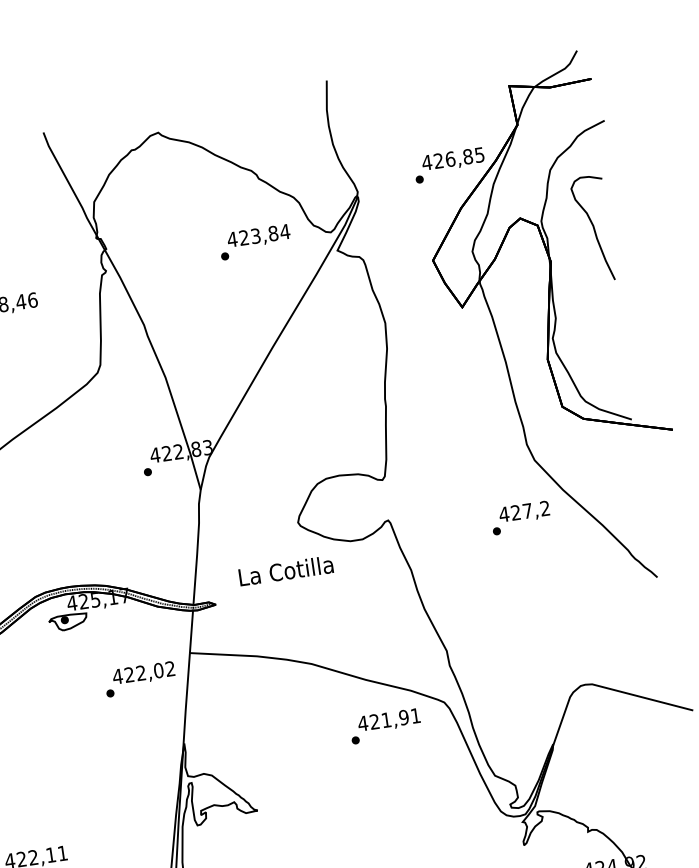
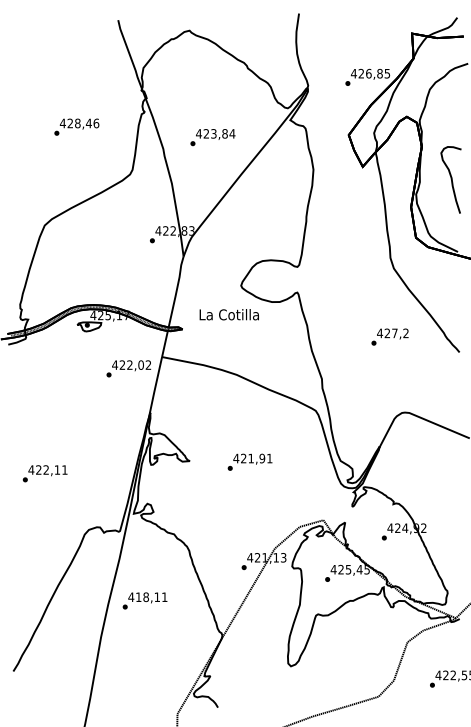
curve: (591, 228) -> (450, 179), moved
text: (254, 242) -> (212, 137), moved
text: (519, 517) -> (389, 336), moved
text: (384, 725) -> (249, 461), moved

